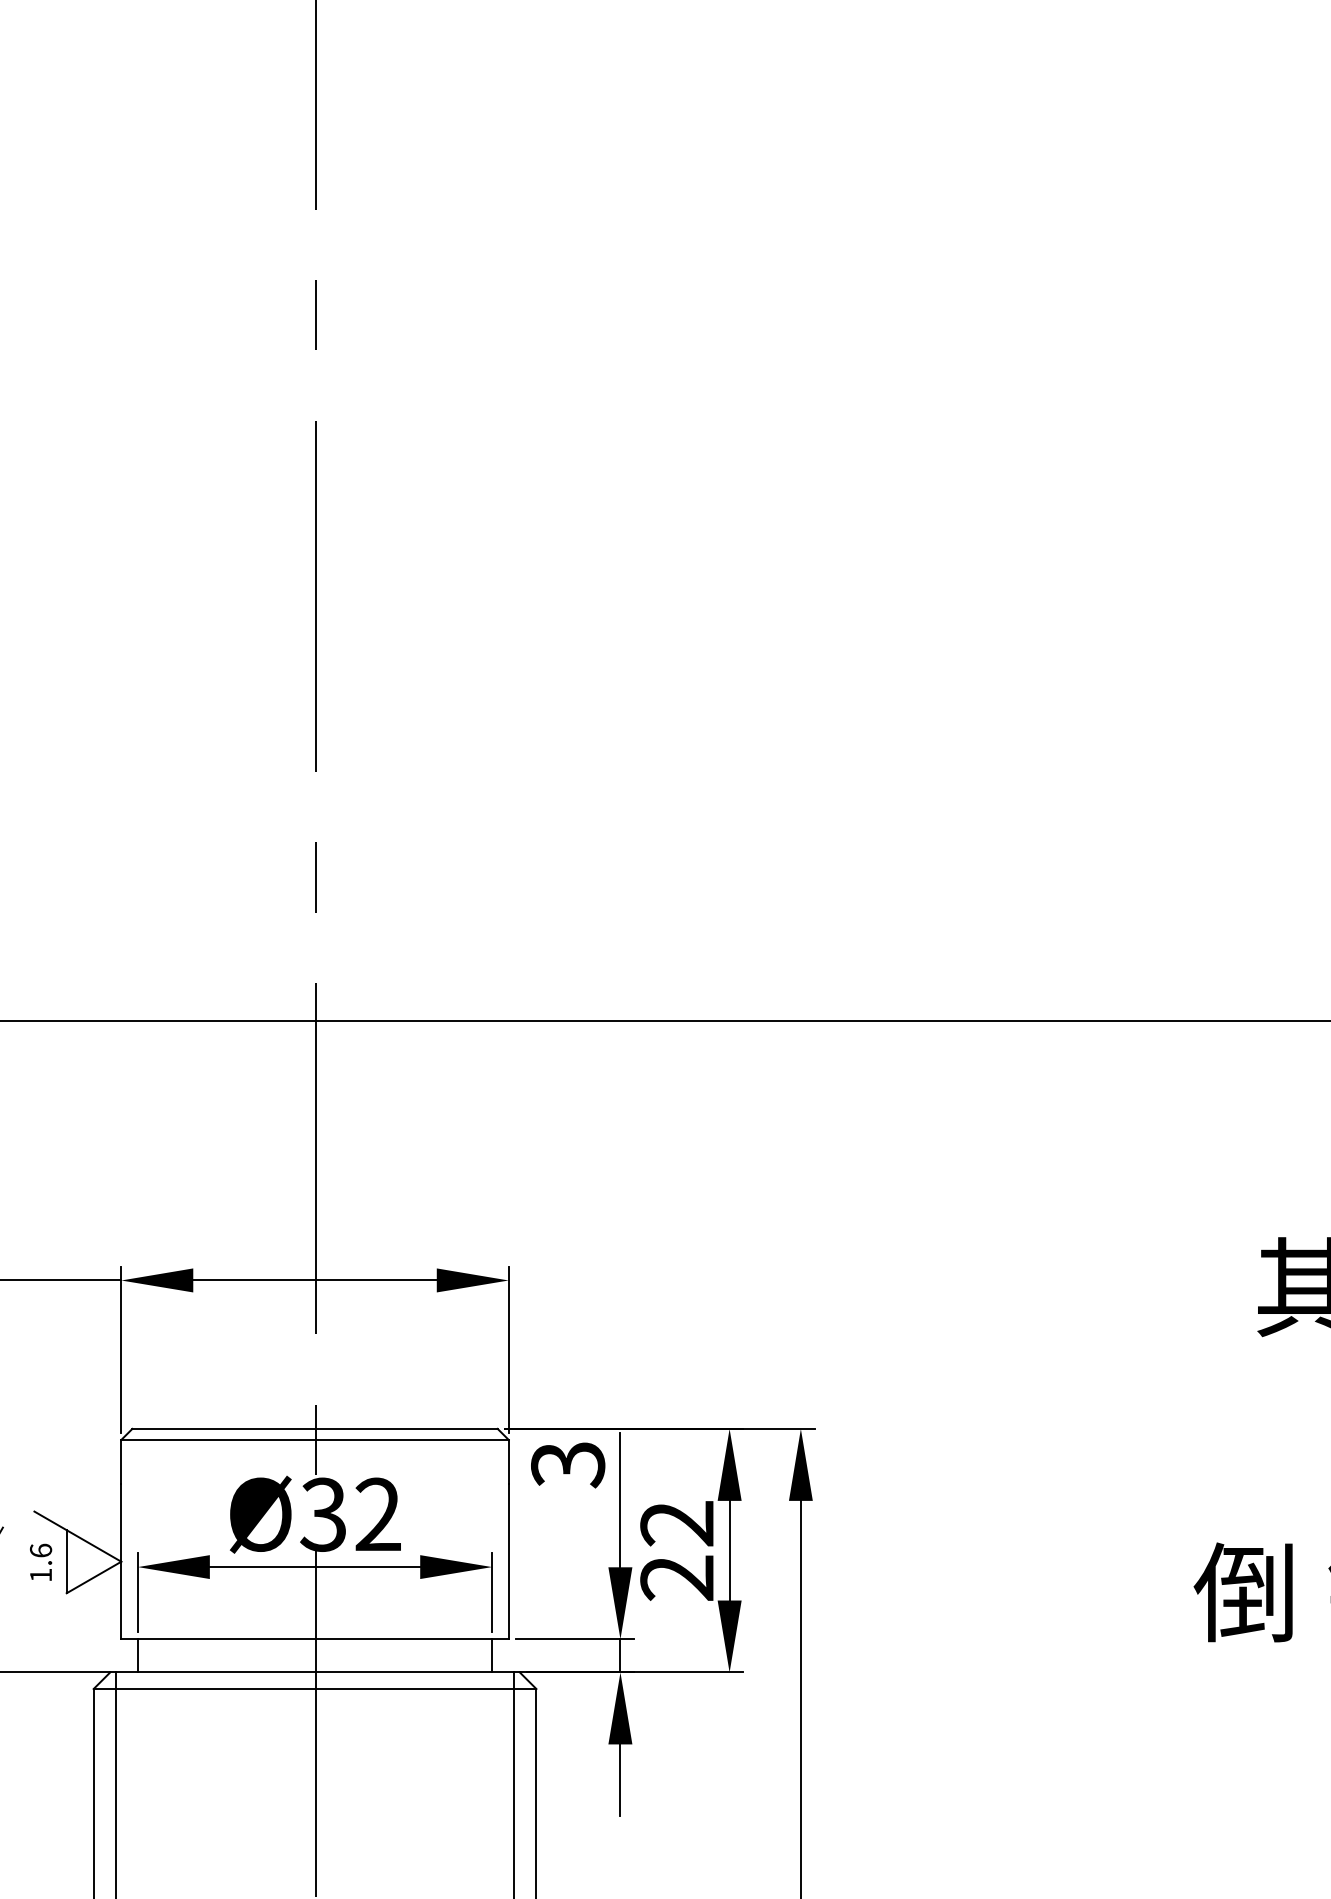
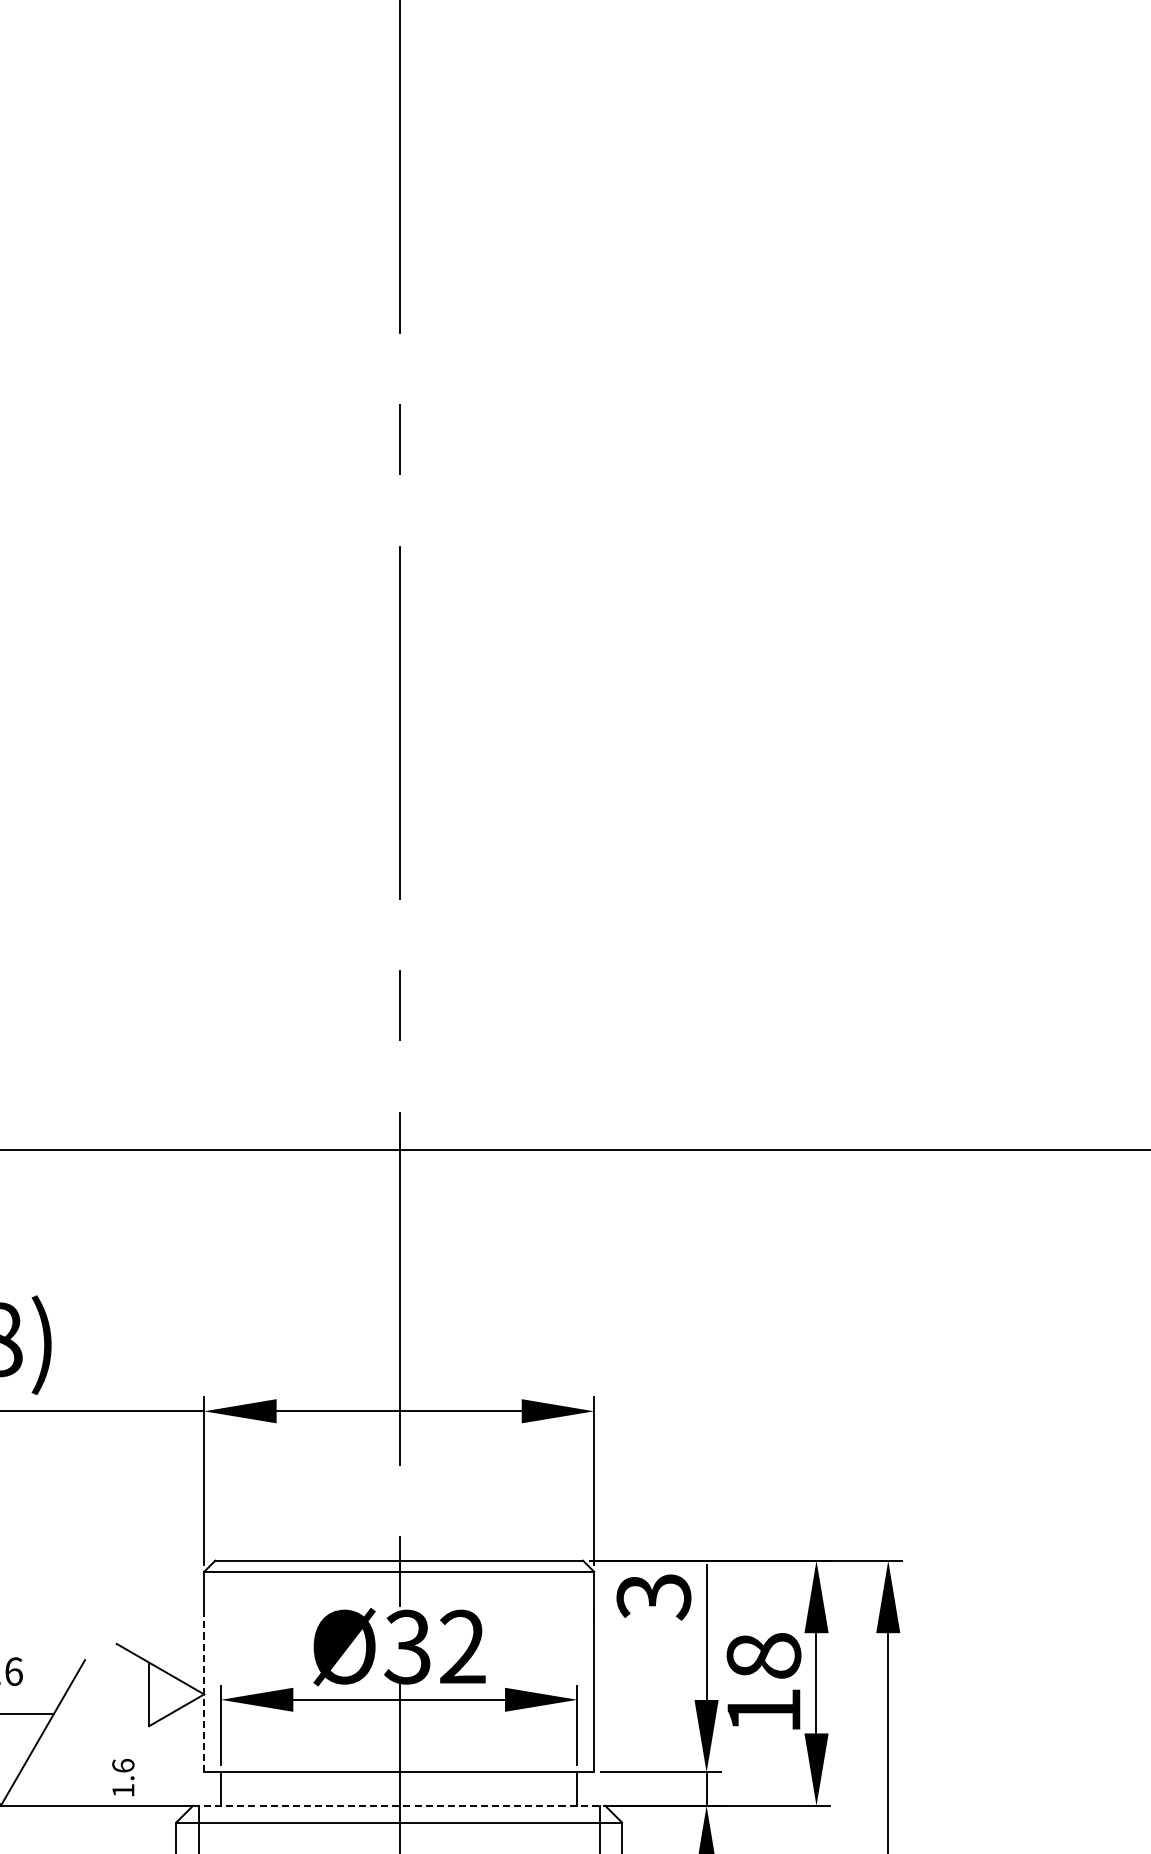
text: (677, 1550) -> (764, 1683), 22 -> 18
text: (41, 1561) -> (123, 1776), moved
line: (121, 1561) -> (204, 1694), solid -> dashed
line: (315, 1672) -> (399, 1805), solid -> dashed

